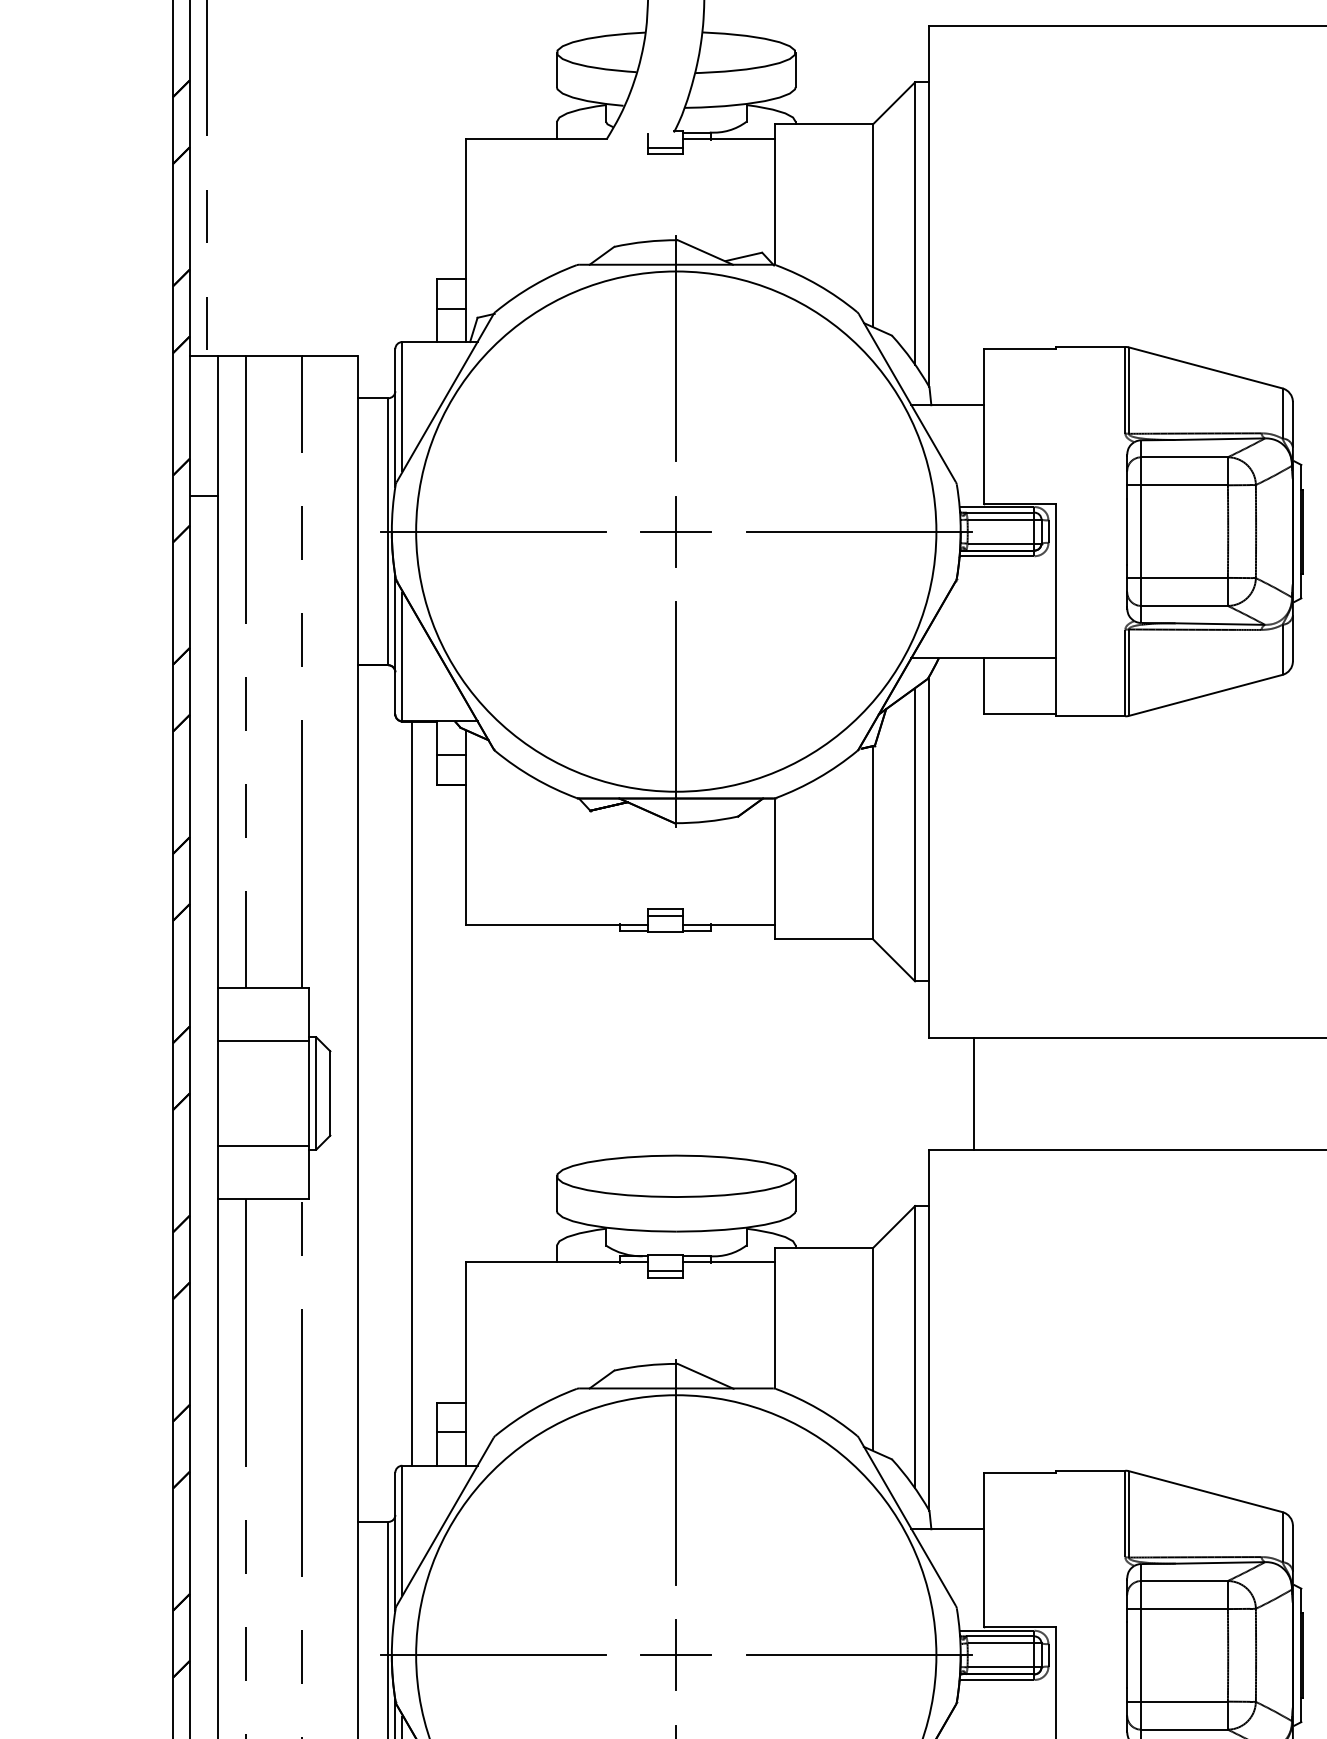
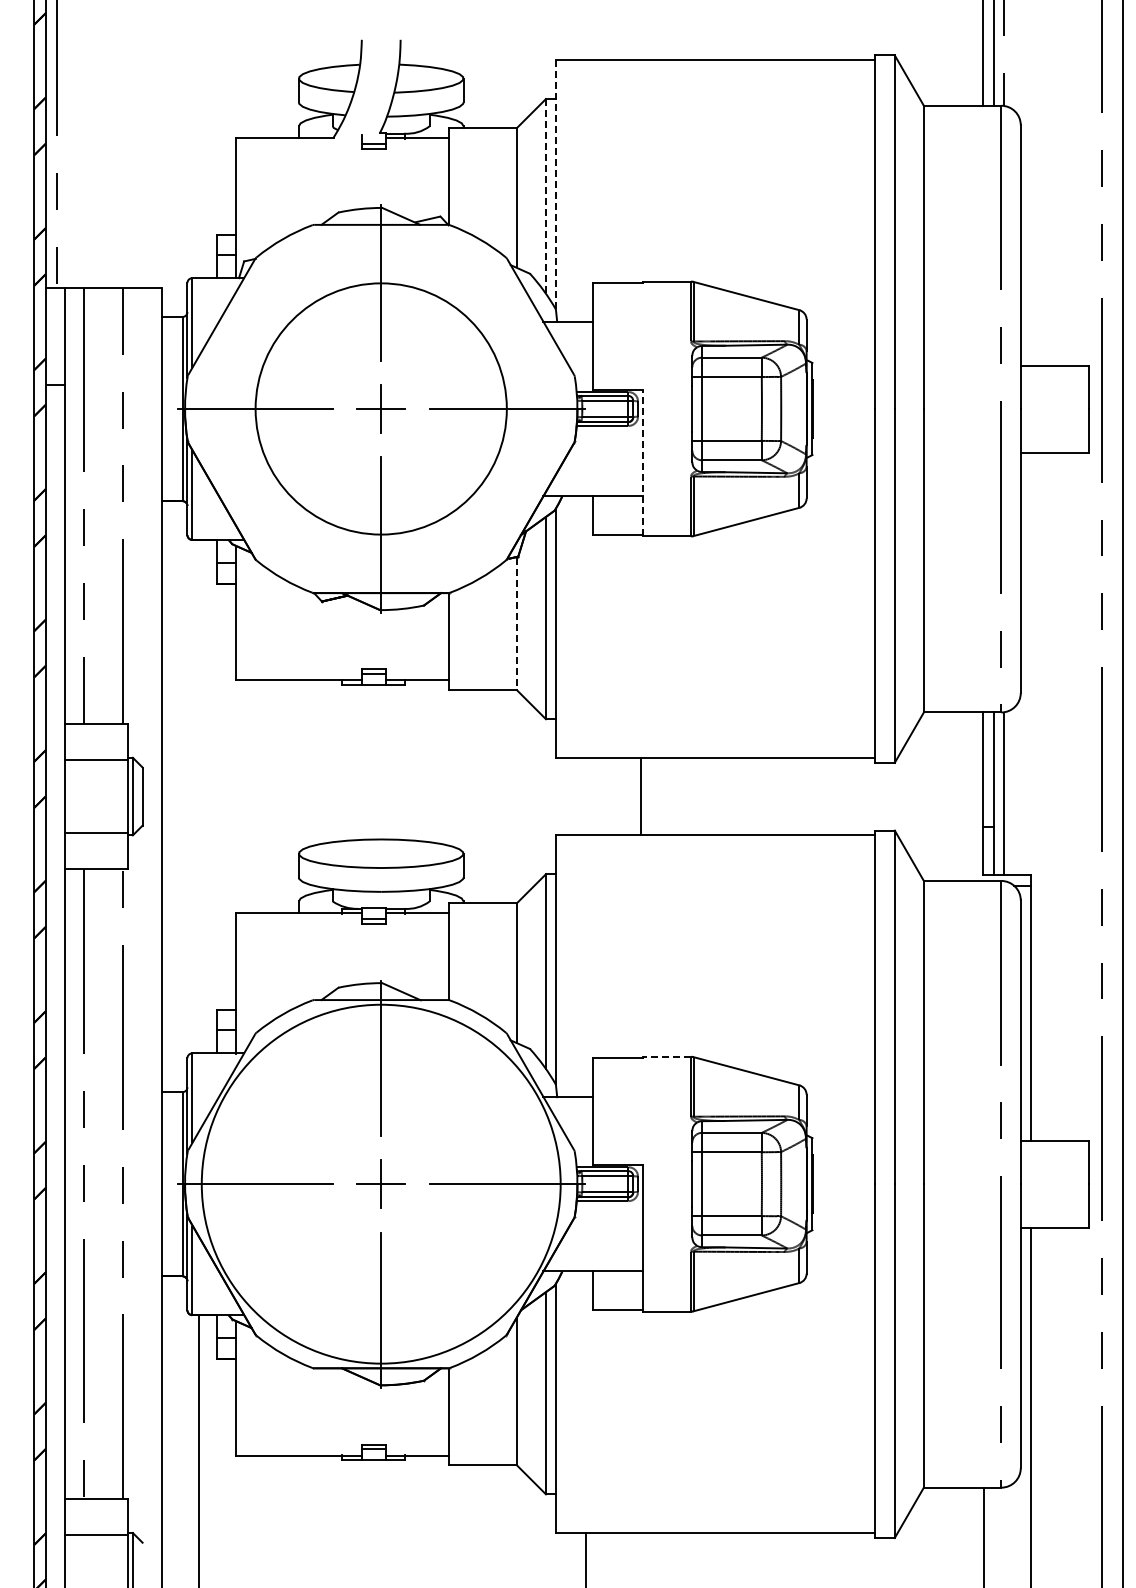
line: (928, 207) -> (555, 185), solid -> dashed
line: (914, 223) -> (545, 196), solid -> dashed
circle: (675, 530) -> (380, 408), size x0.7
line: (1055, 609) -> (642, 462), solid -> dashed
line: (872, 844) -> (516, 624), solid -> dashed
line: (411, 1093) -> (198, 796), removed
line: (973, 1093) -> (641, 796), moved
line: (1089, 1470) -> (666, 1056), solid -> dashed

